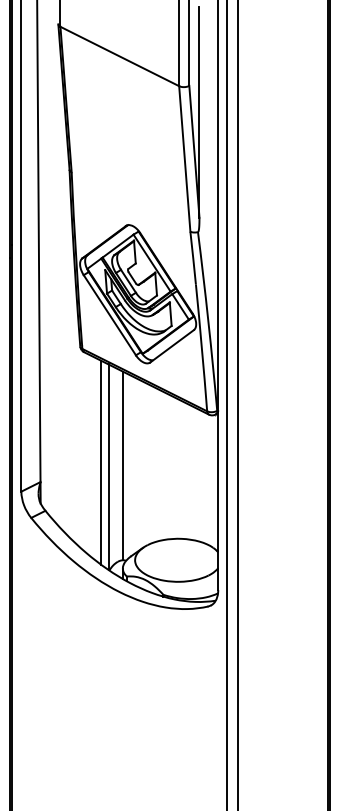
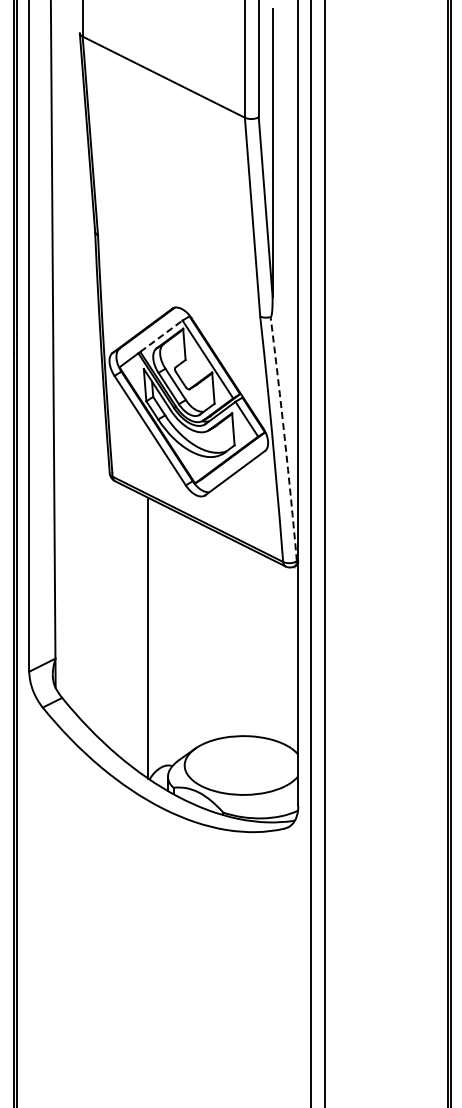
line: (118, 245) -> (161, 335), solid -> dashed
arc: (208, 321) -> (284, 439), solid -> dashed
line: (101, 462) -> (138, 631), removed
line: (123, 465) -> (168, 636), removed

